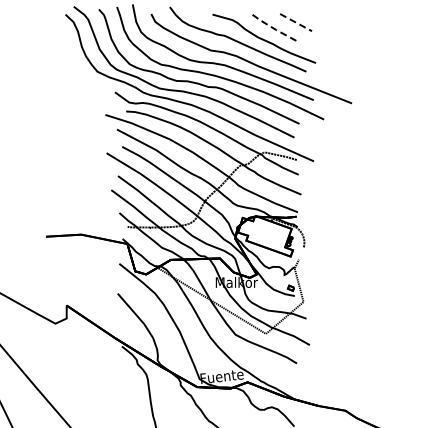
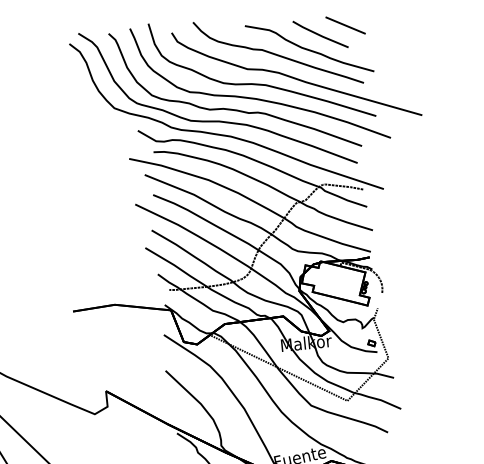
line: (296, 22) -> (346, 25), dashed -> solid
line: (274, 29) -> (320, 36), dashed -> solid

